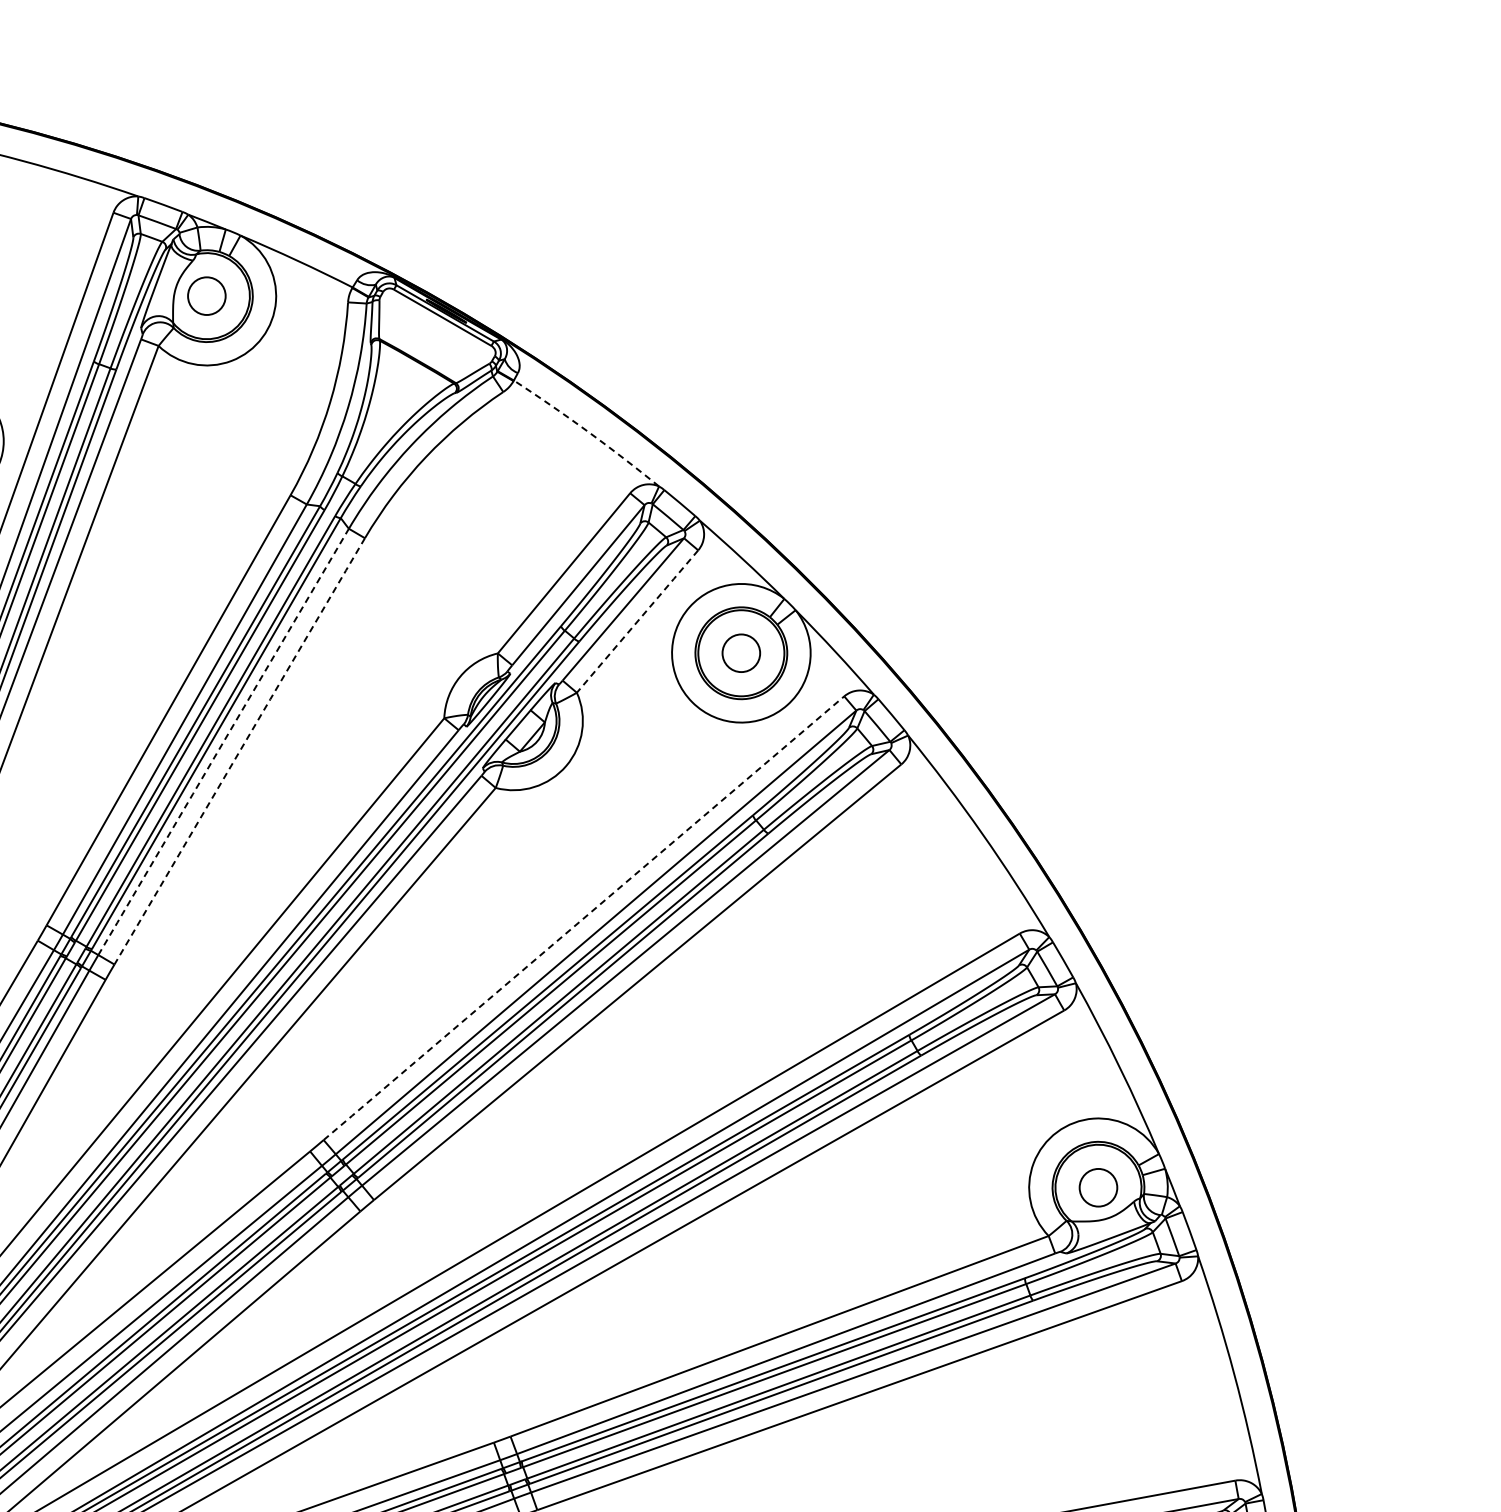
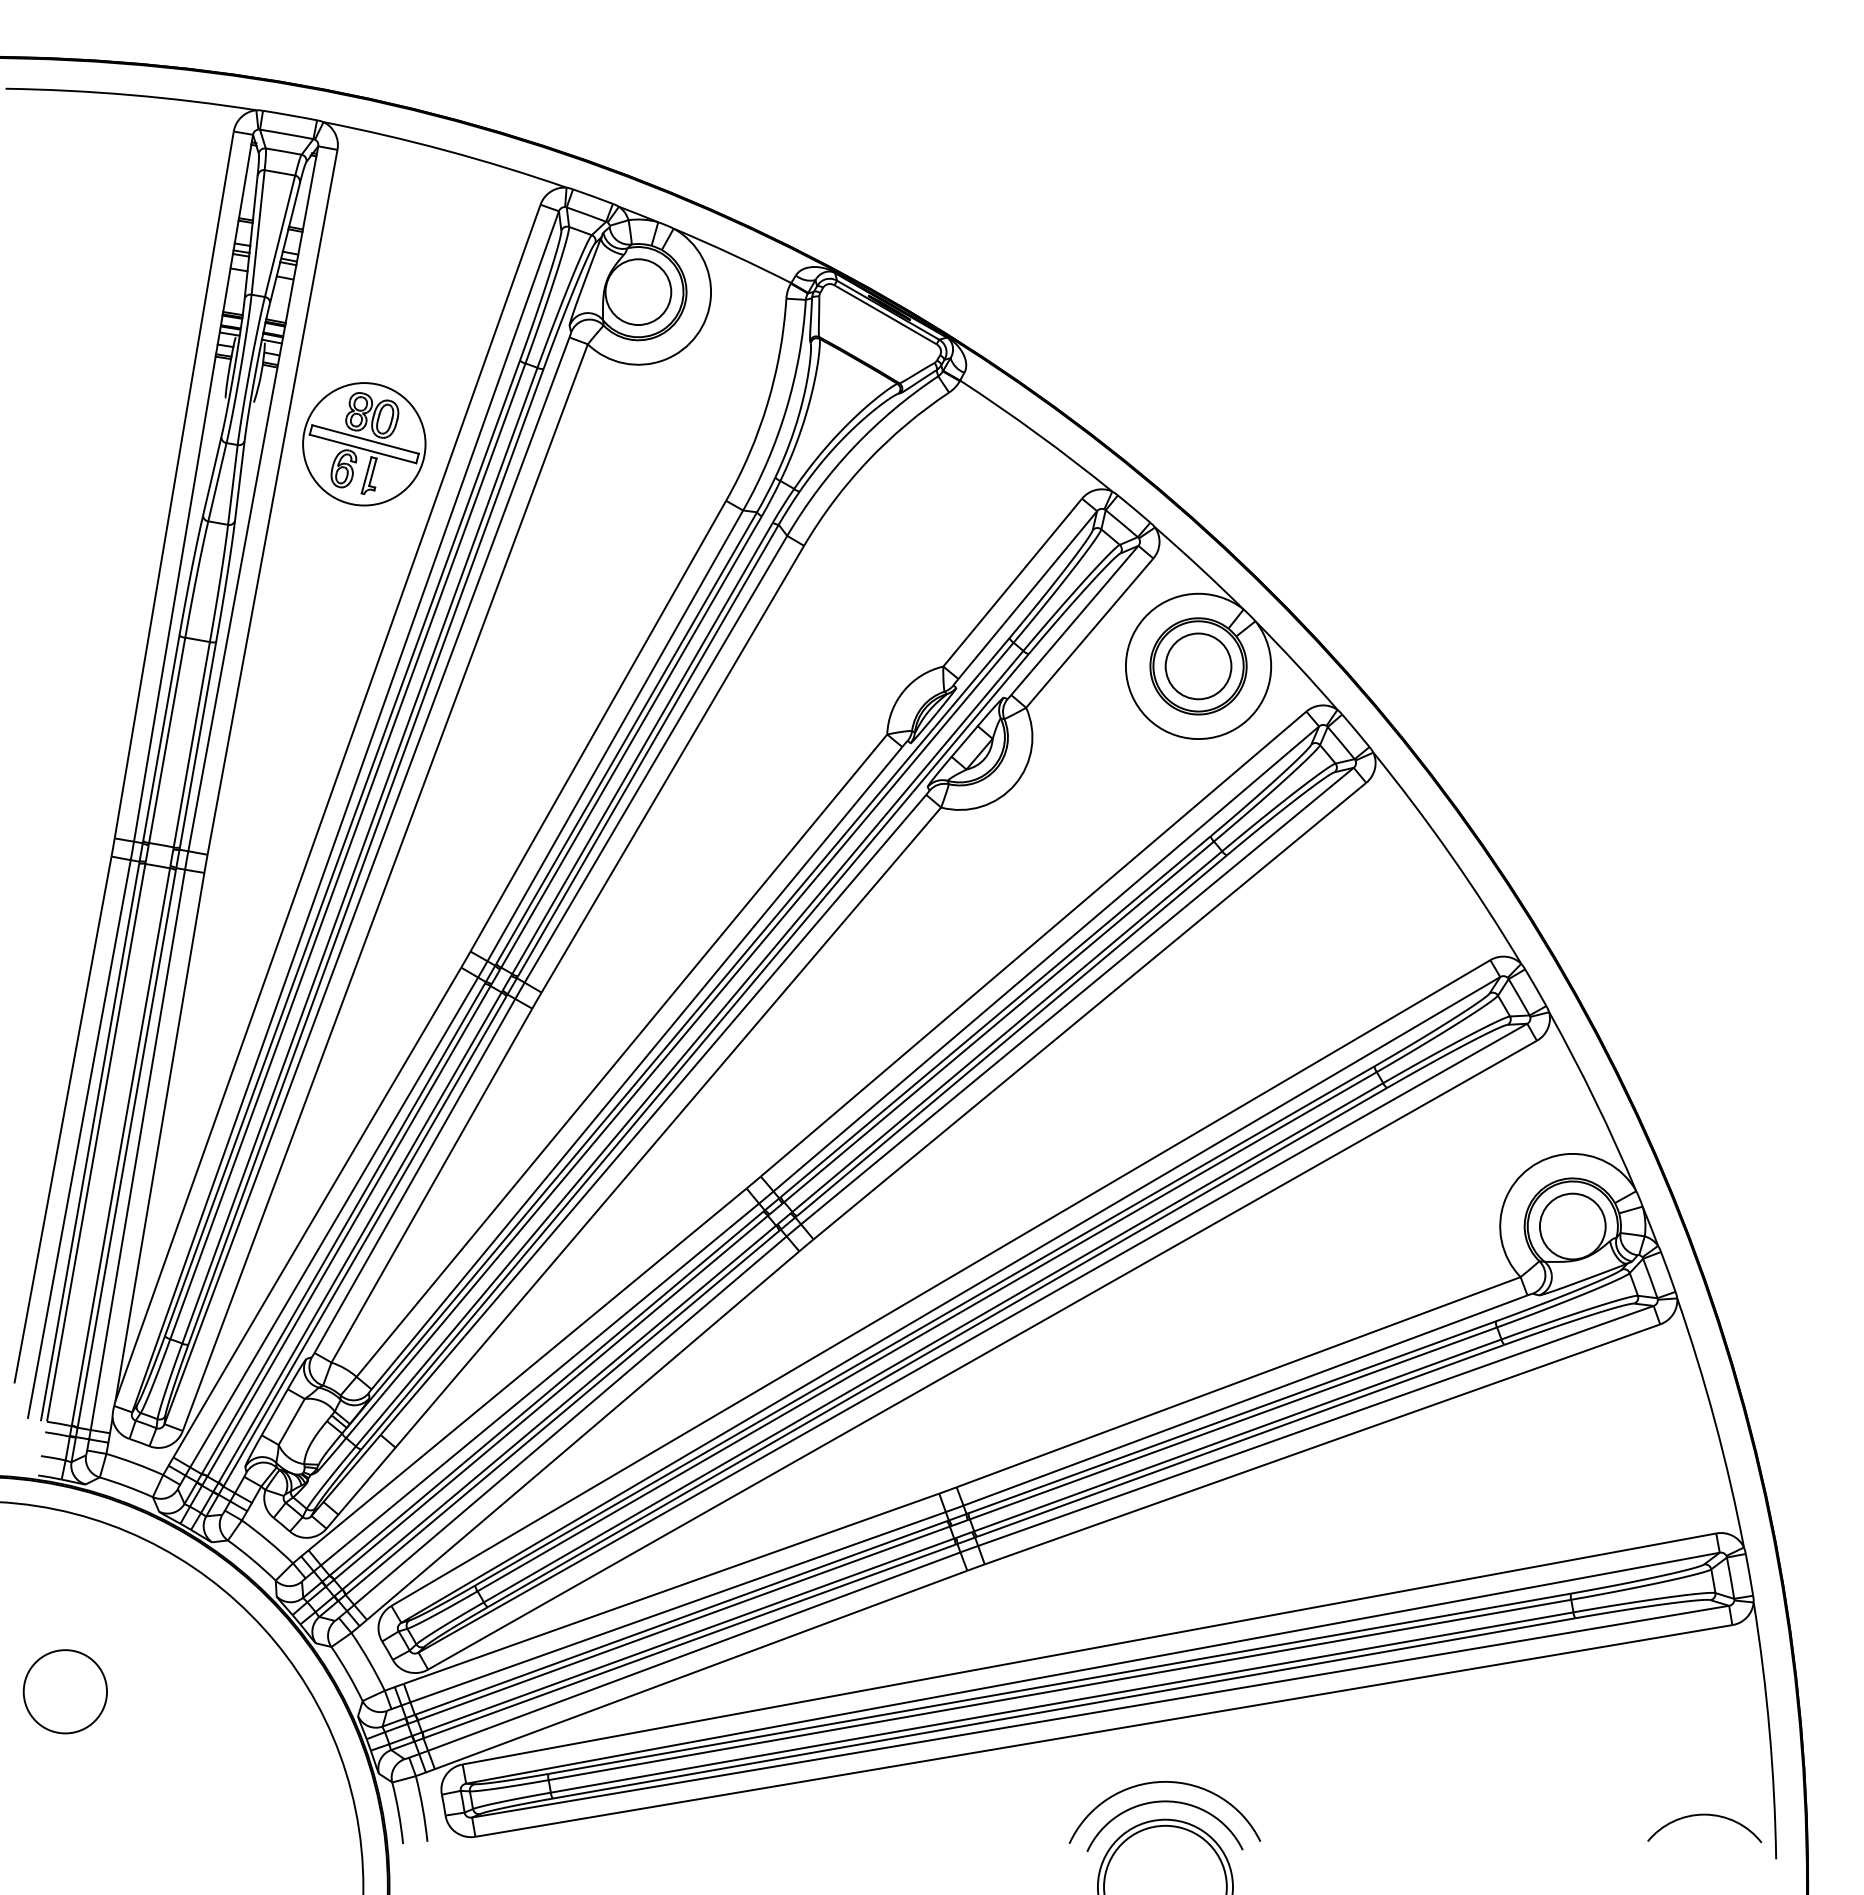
circle: (206, 296) -> (638, 292), size x1.67
arc: (587, 431) -> (1037, 434), dashed -> solid
line: (638, 620) -> (1090, 632), dashed -> solid
circle: (741, 653) -> (1198, 666), size x1.67
line: (223, 743) -> (655, 760), dashed -> solid
line: (240, 750) -> (673, 768), dashed -> solid
line: (582, 919) -> (1032, 945), dashed -> solid
circle: (1098, 1187) -> (1572, 1226), size x1.67

